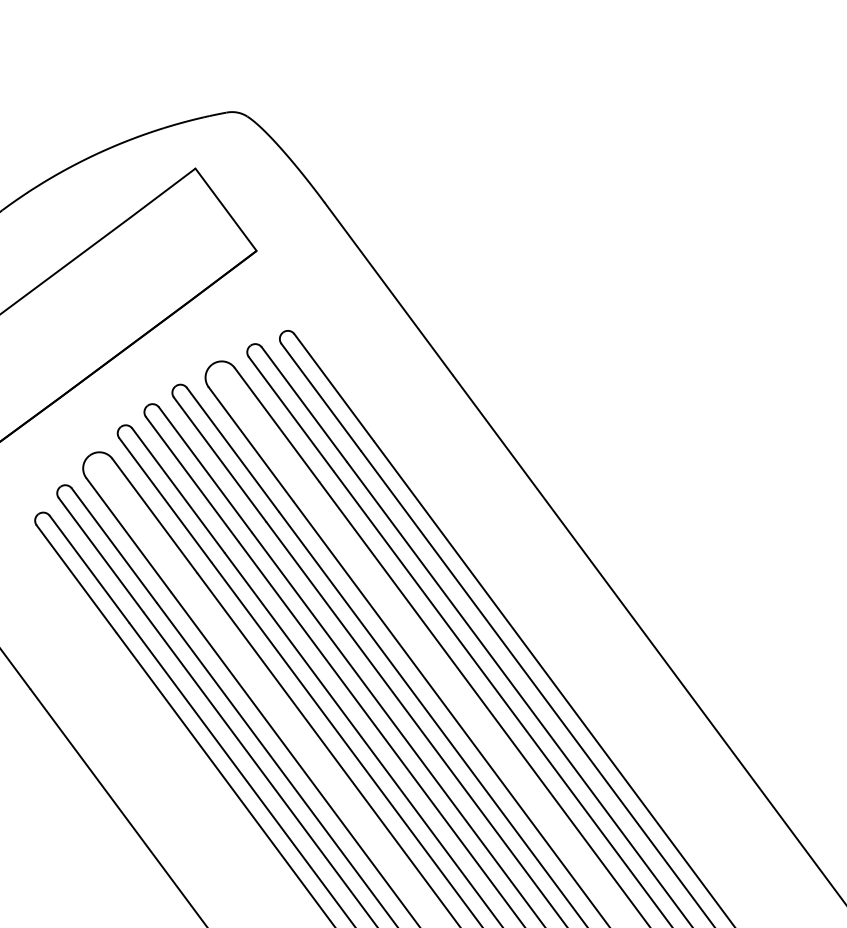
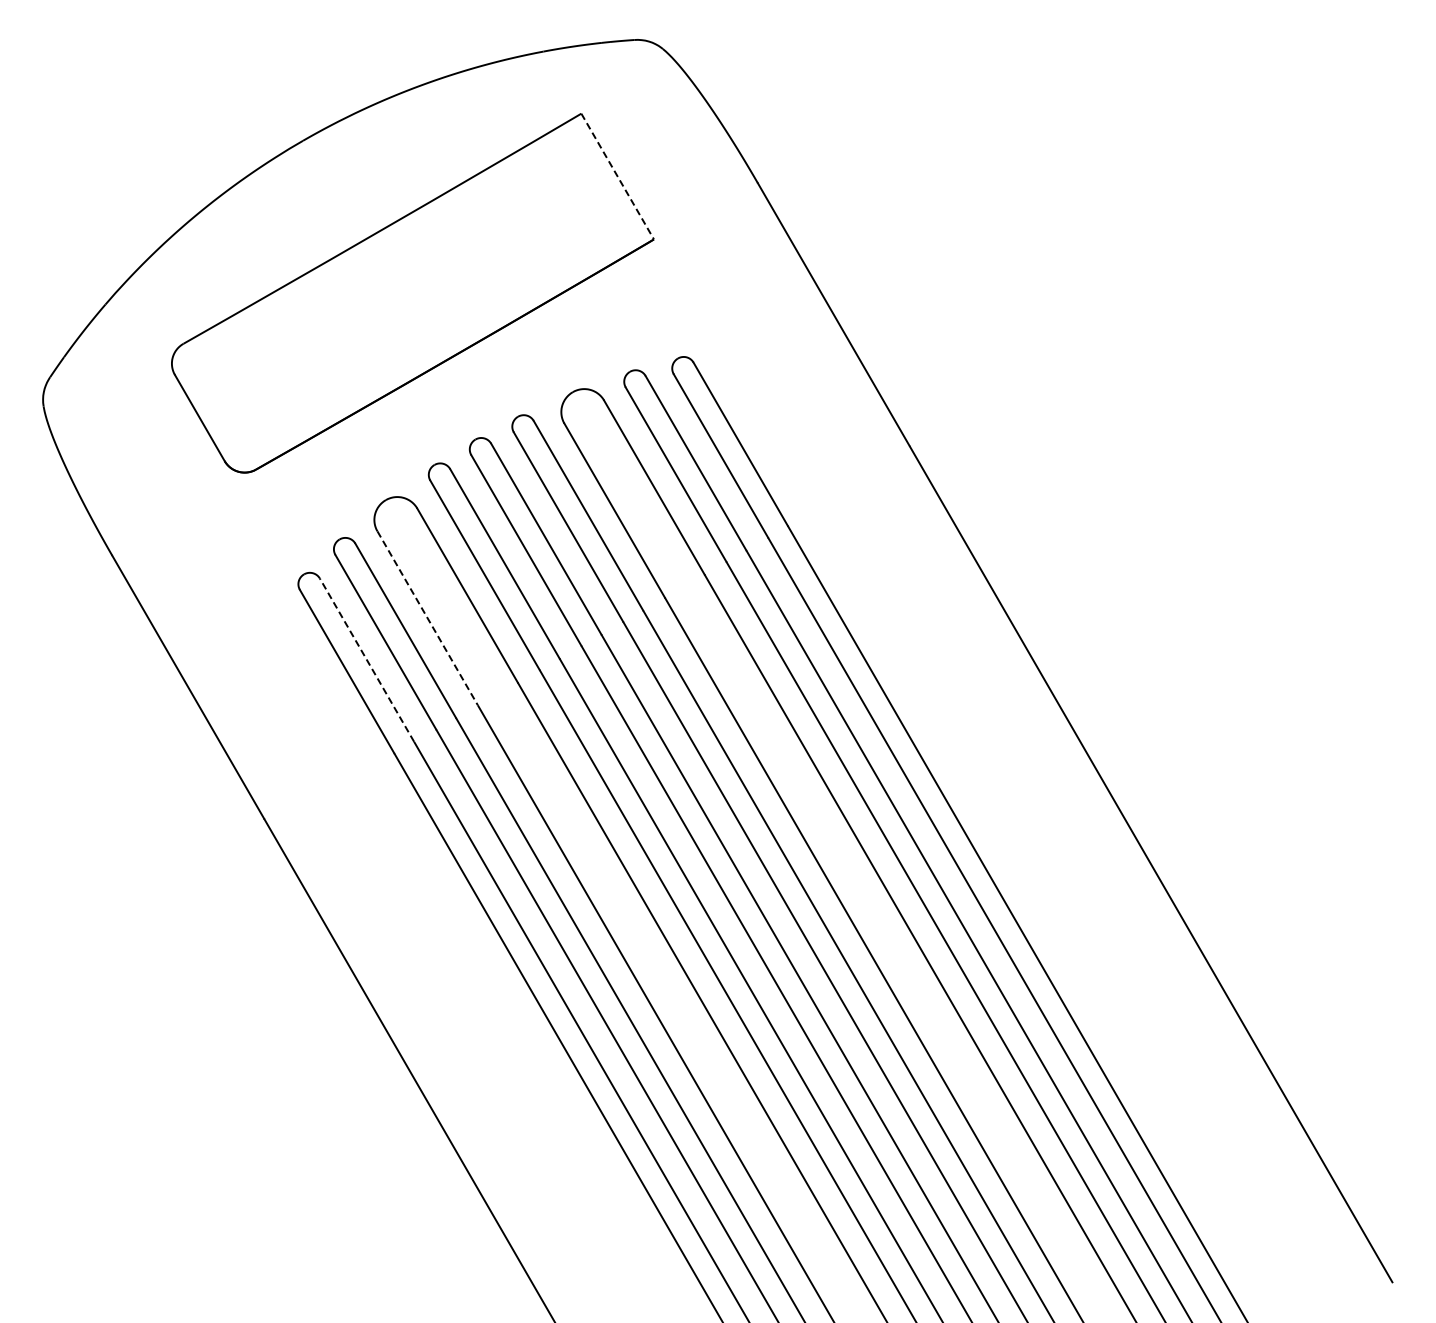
line: (225, 209) -> (617, 176), solid -> dashed
line: (128, 535) -> (427, 618), solid -> dashed
line: (89, 568) -> (366, 659), solid -> dashed

